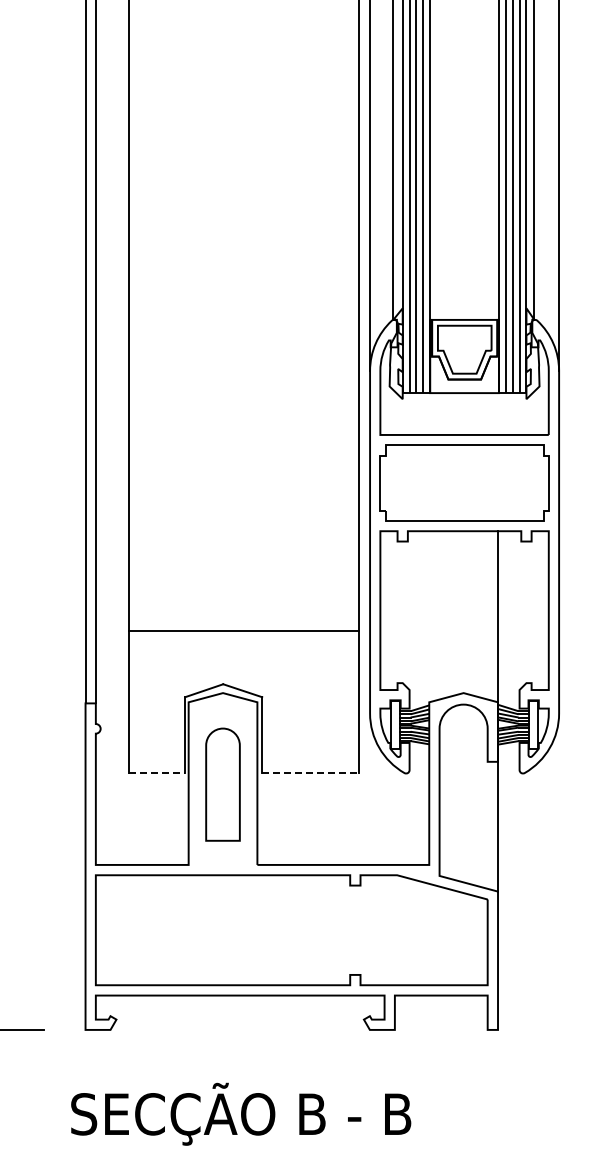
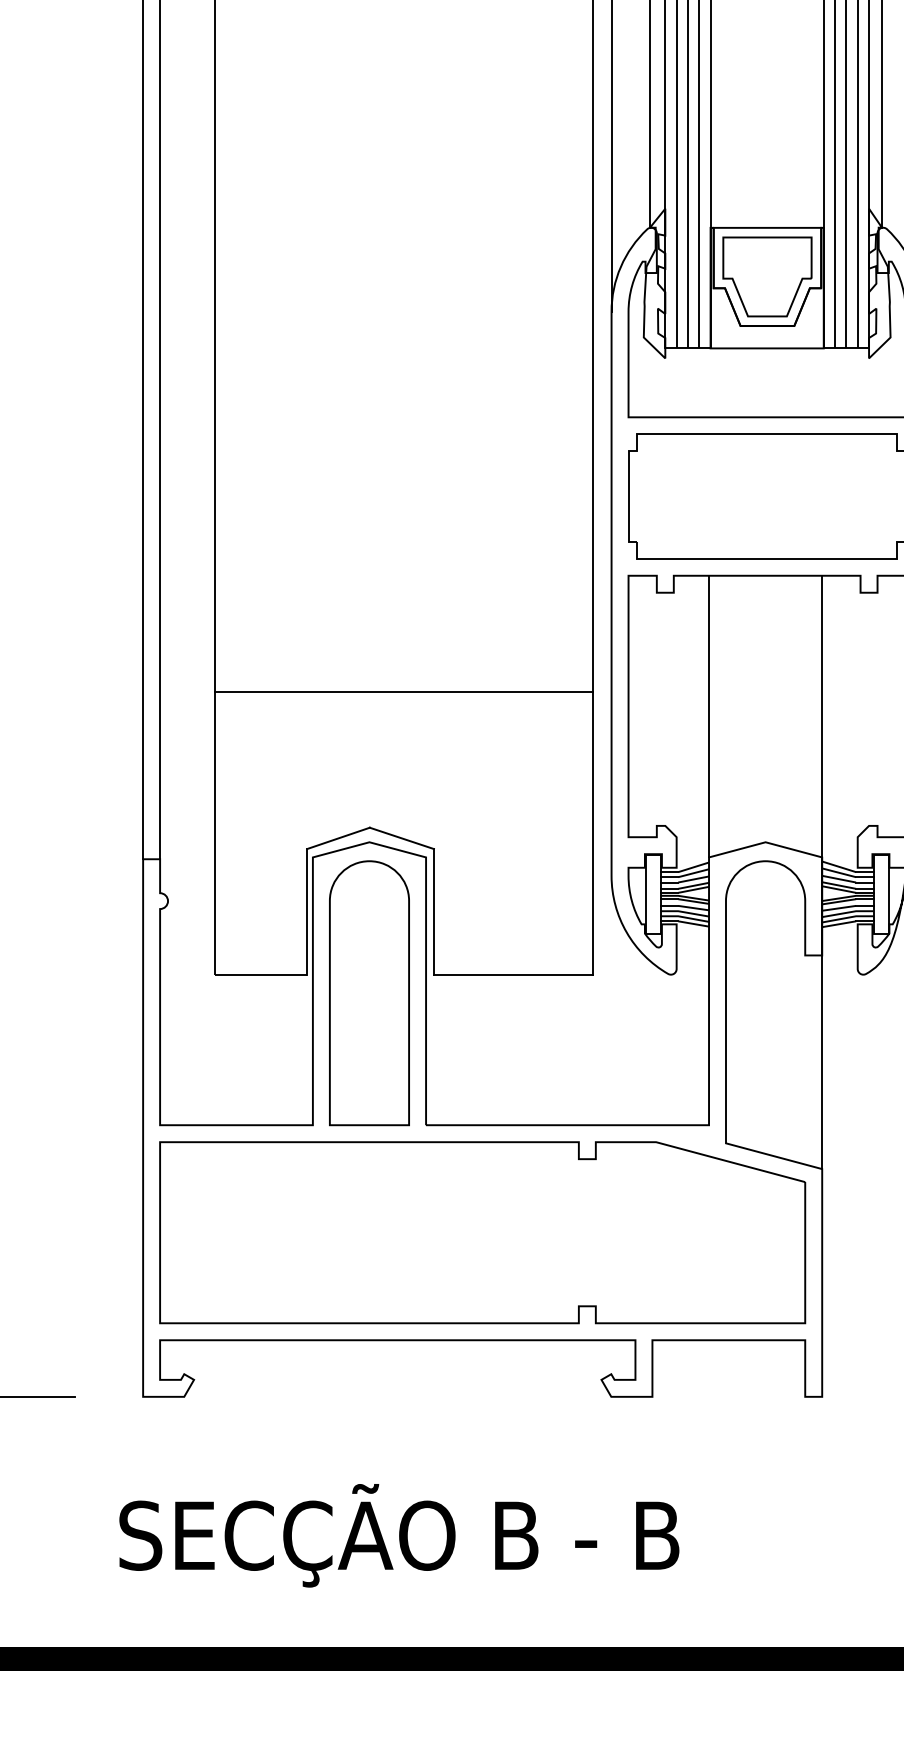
line: (429, 616) -> (709, 716), added
line: (244, 630) -> (404, 691), moved
line: (157, 773) -> (261, 974), dashed -> solid
line: (311, 773) -> (515, 974), dashed -> solid
part: (222, 784) -> (368, 992), size x1.43

